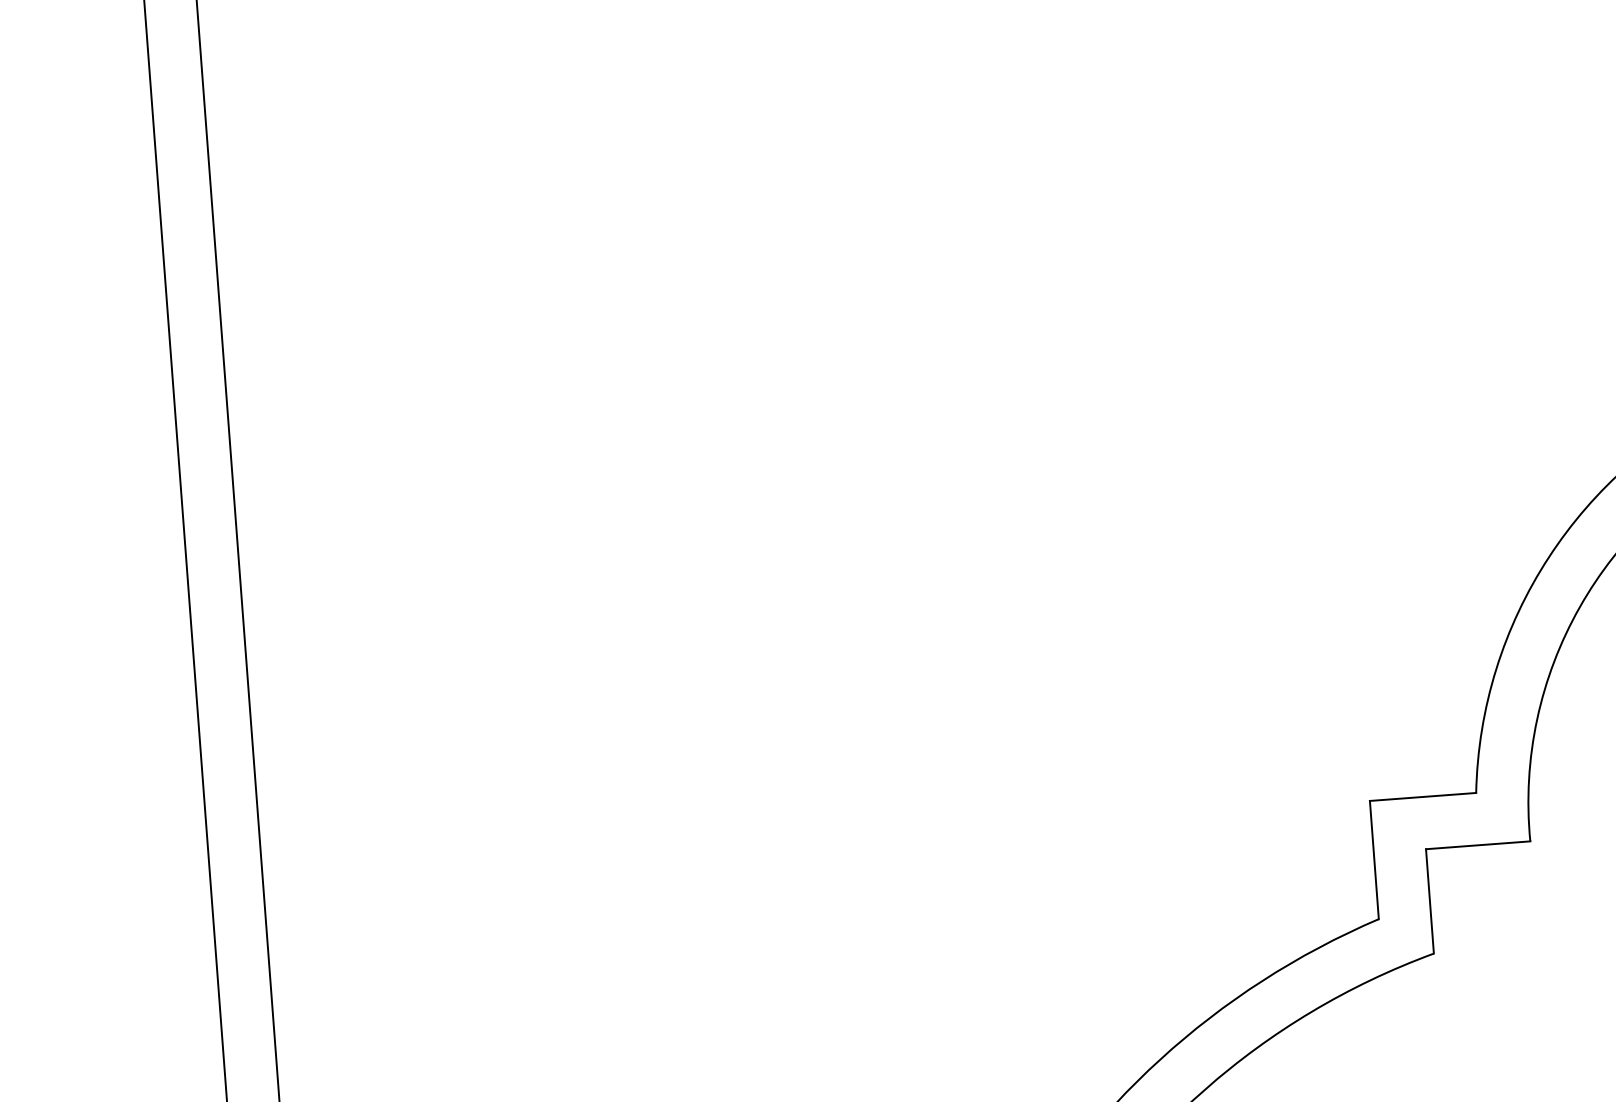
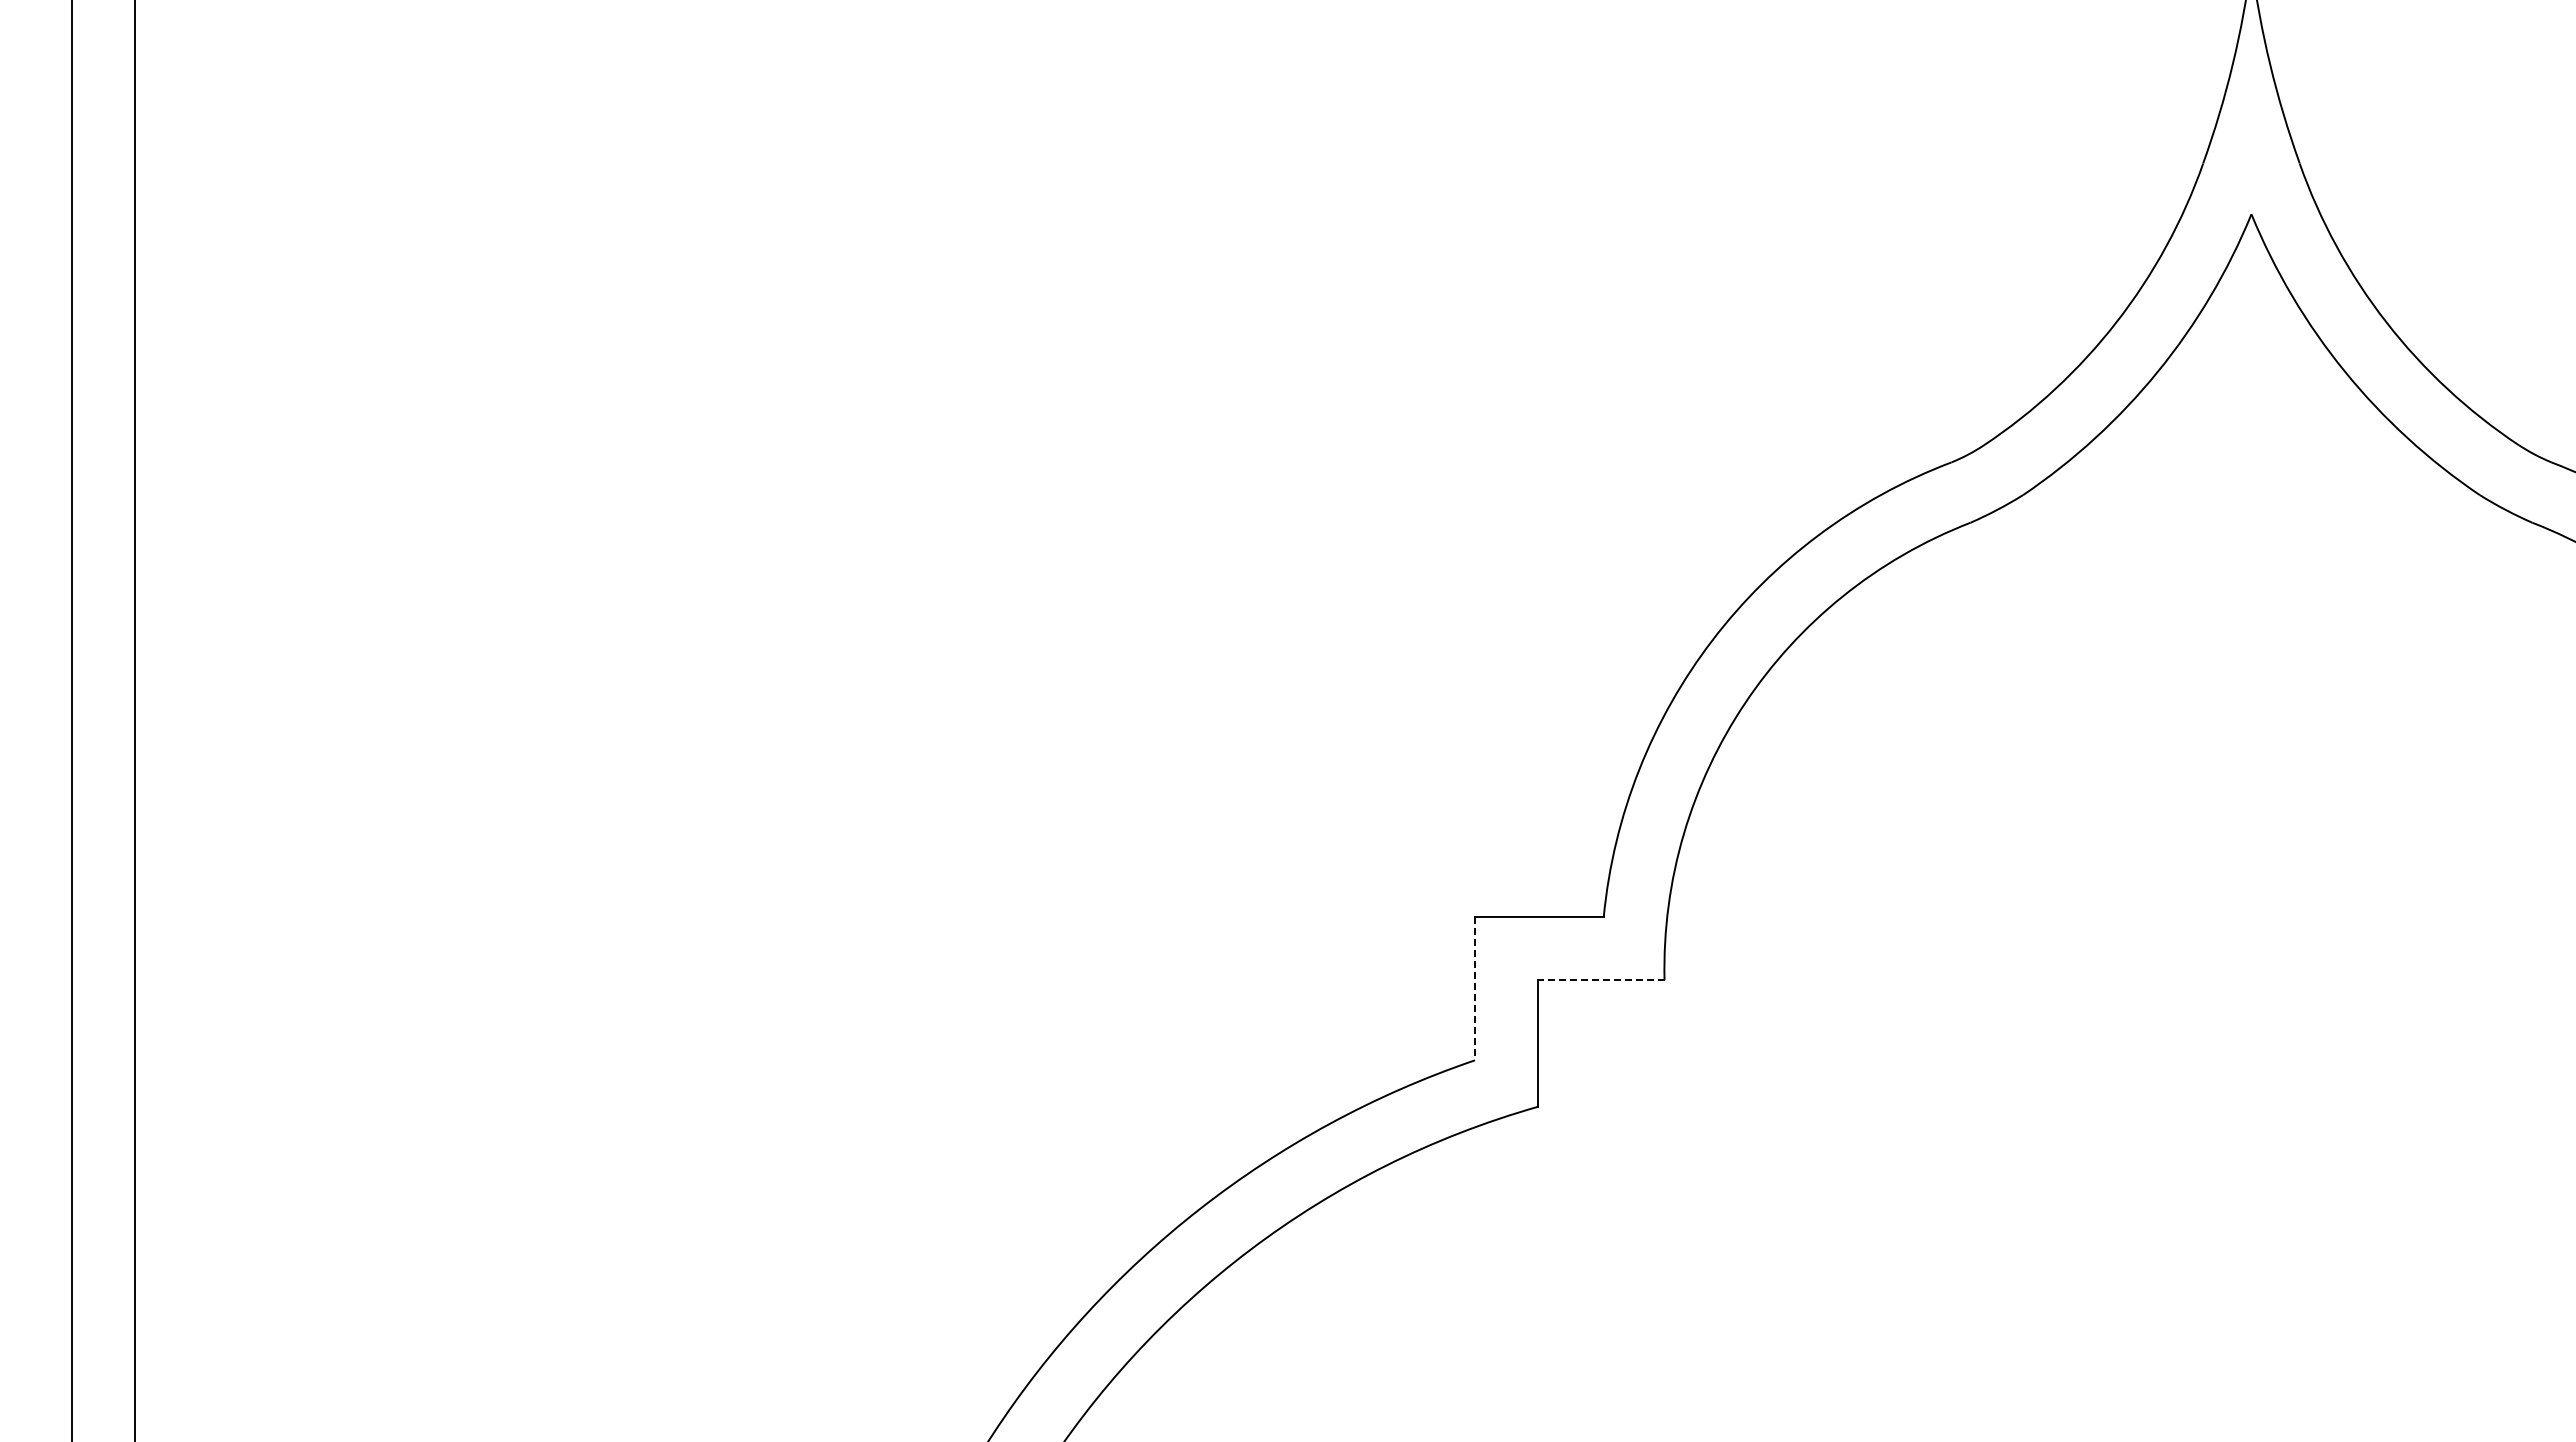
line: (1477, 845) -> (1600, 980), solid -> dashed
line: (1374, 859) -> (1475, 988), solid -> dashed

